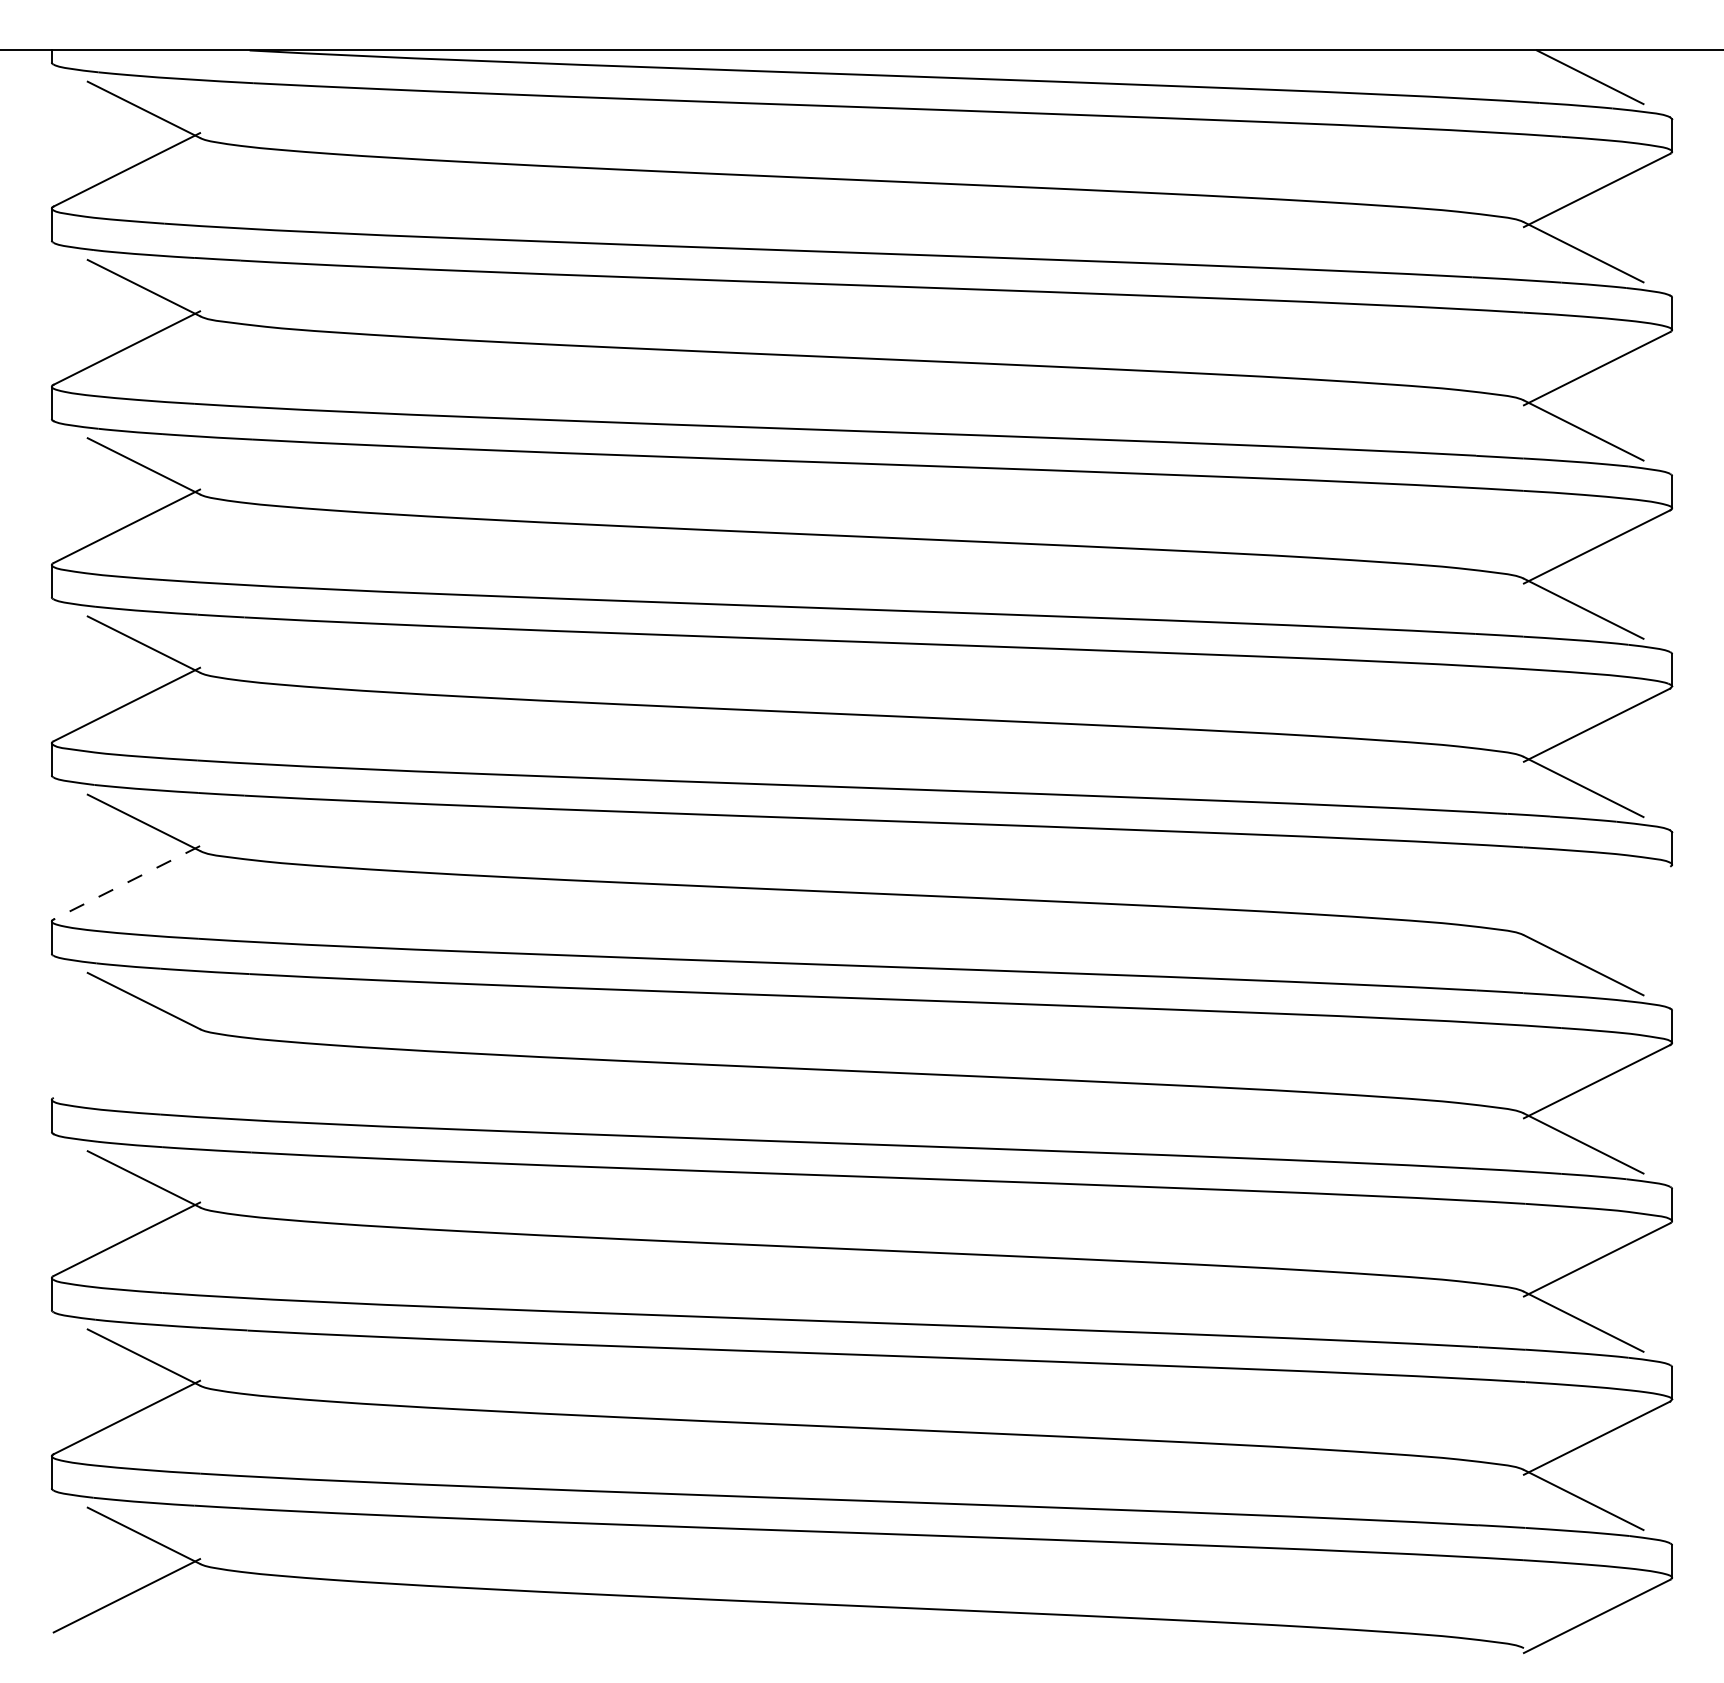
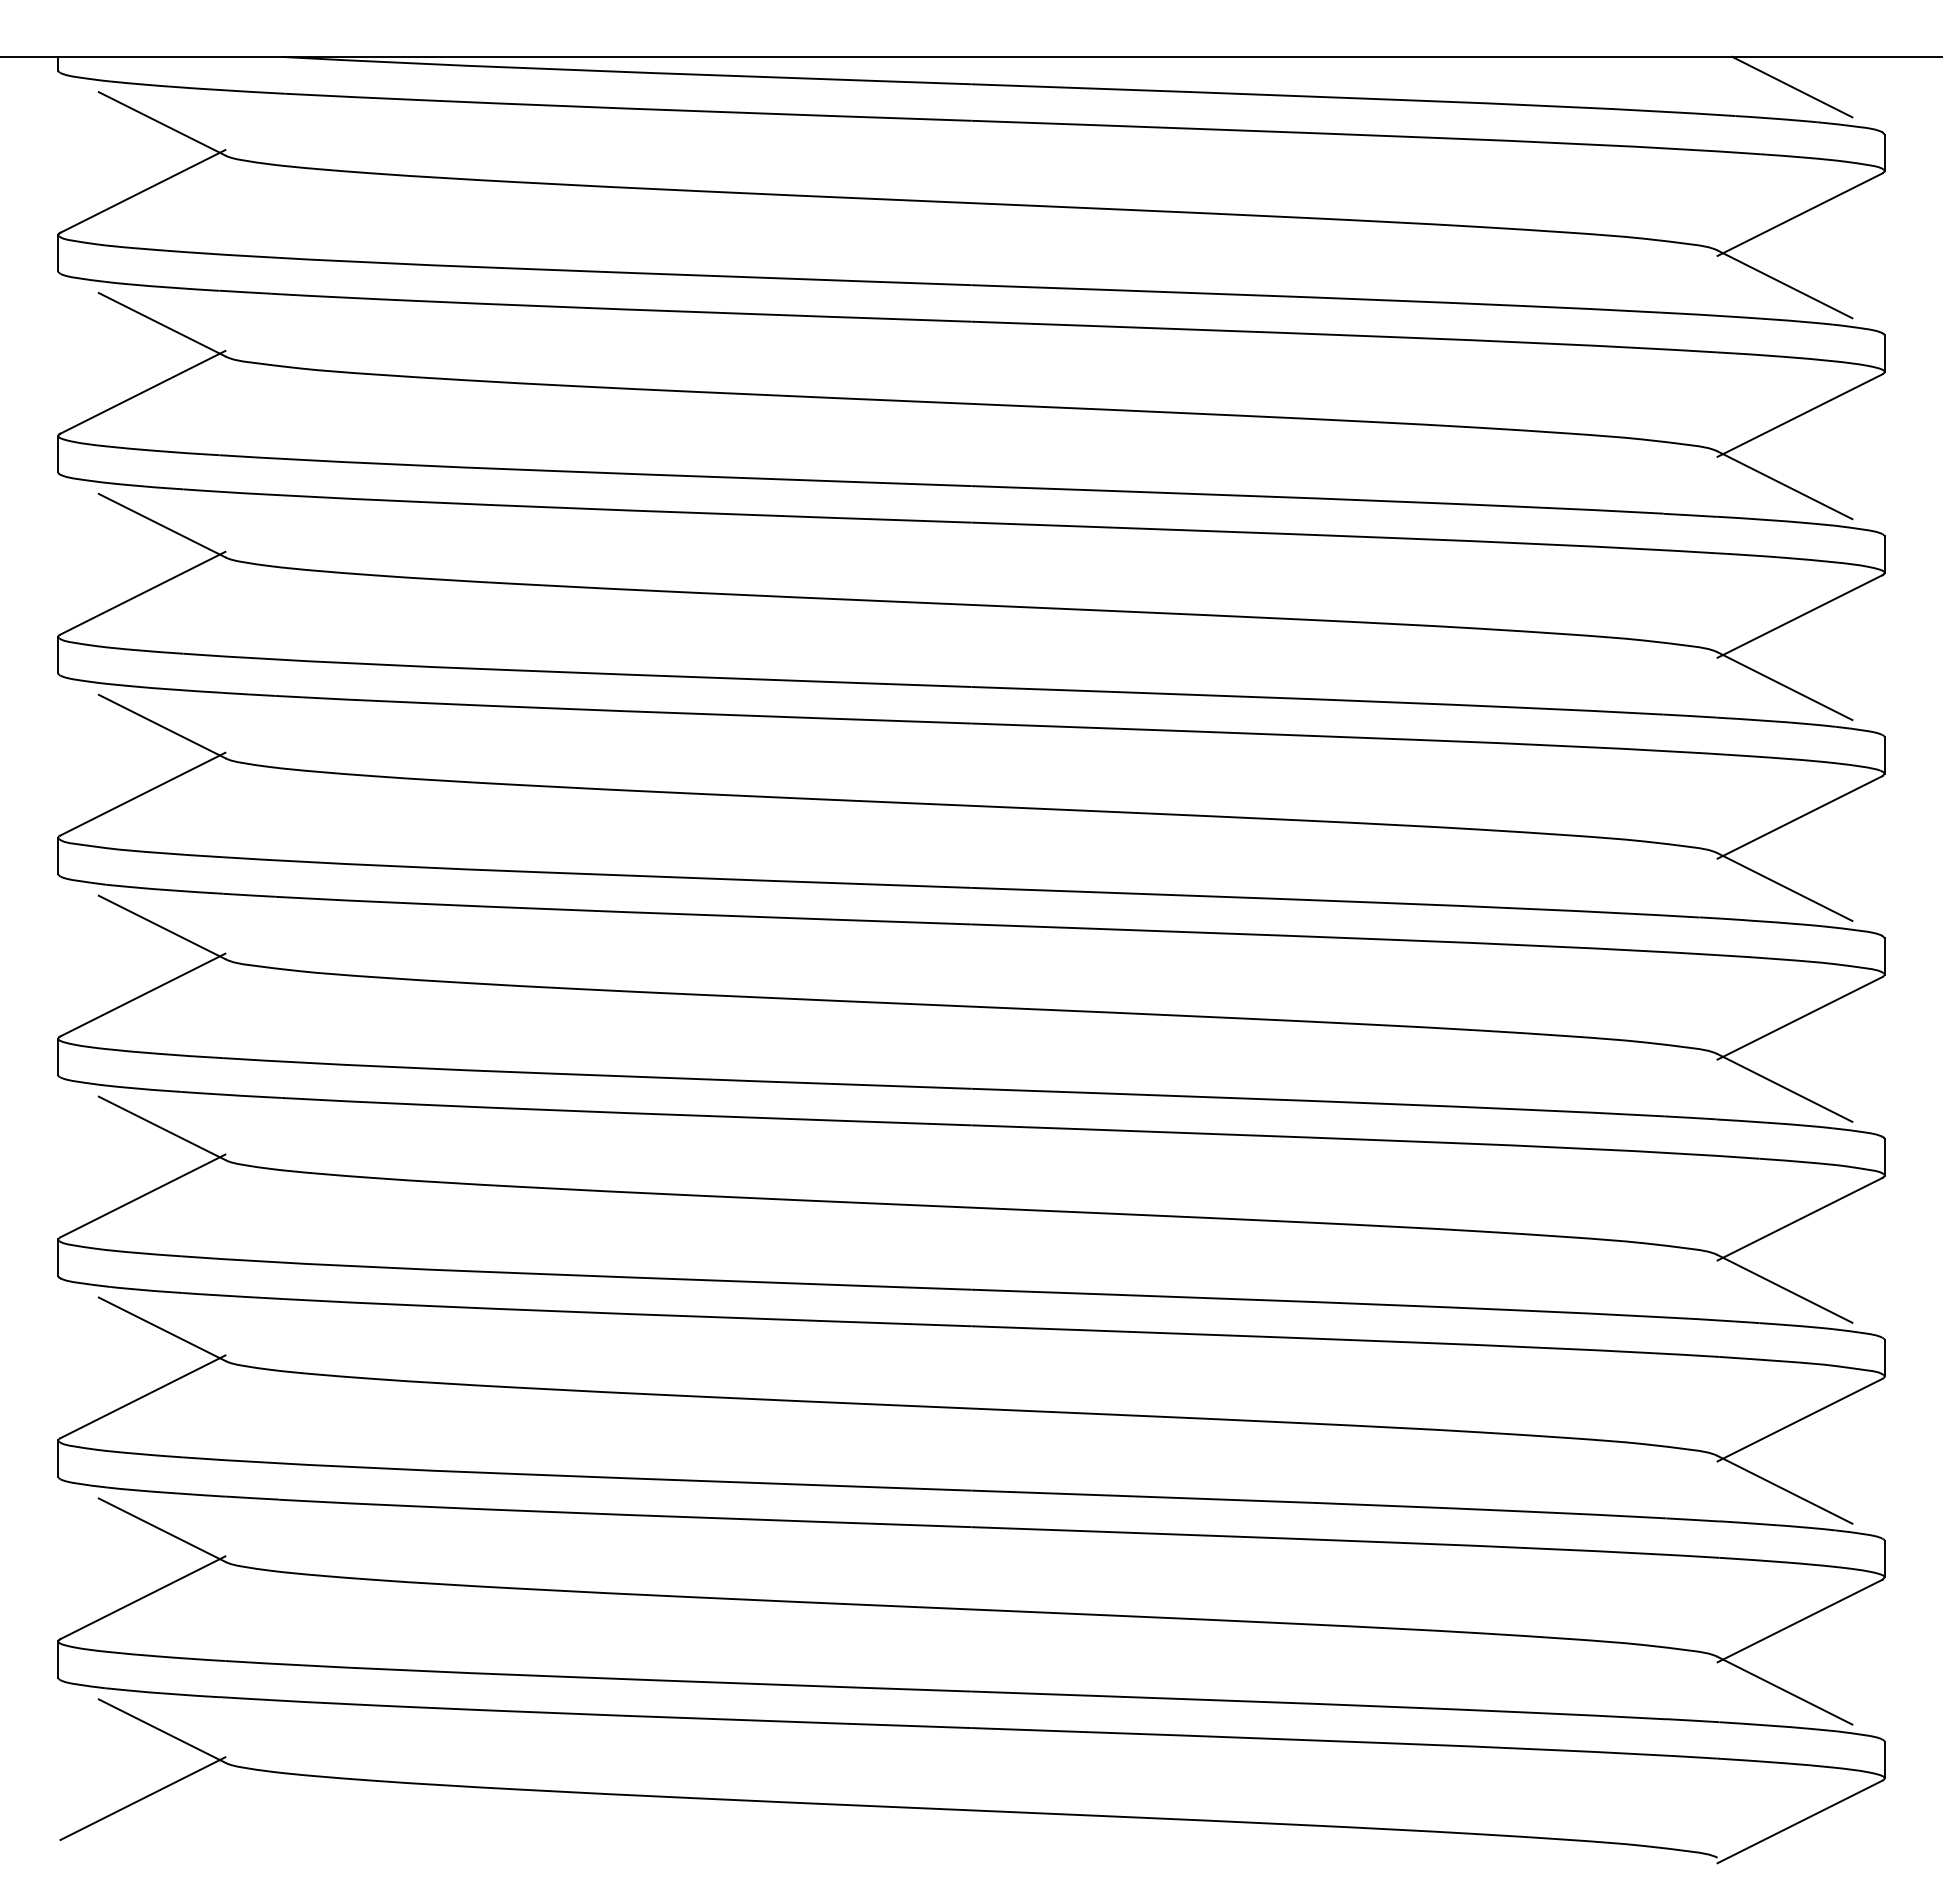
line: (126, 883) -> (142, 995), dashed -> solid
line: (1596, 903) -> (1799, 1018), added
line: (126, 1060) -> (142, 1195), added

